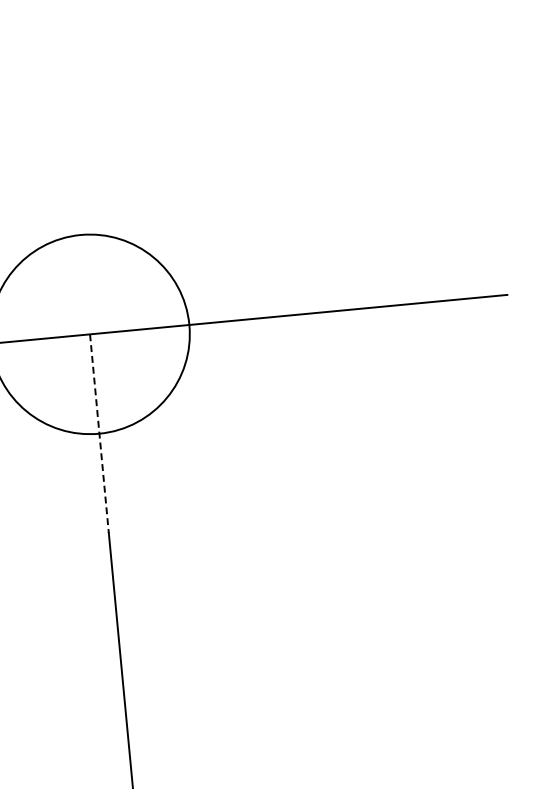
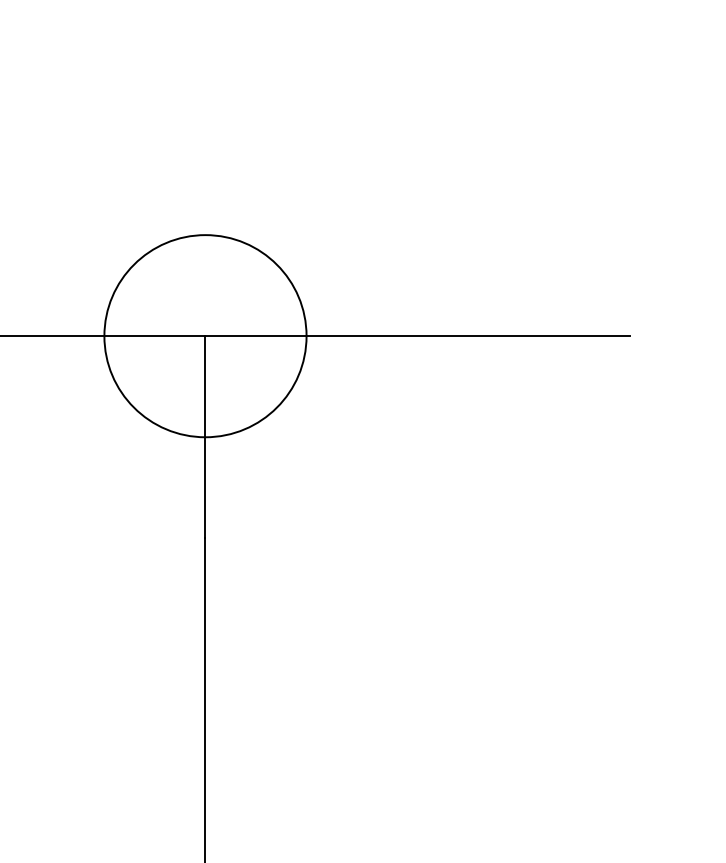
line: (99, 433) -> (205, 437), dashed -> solid

